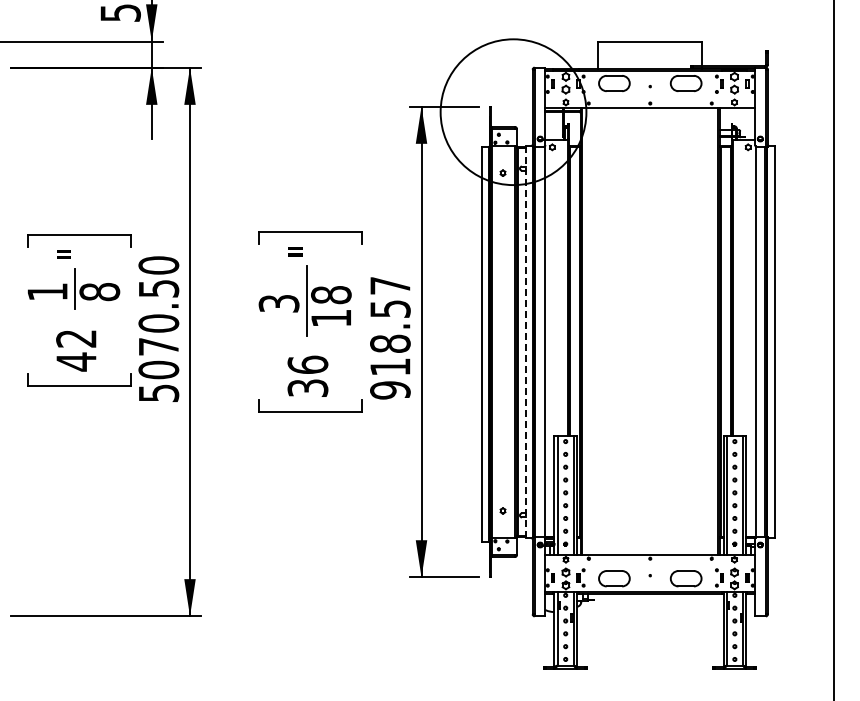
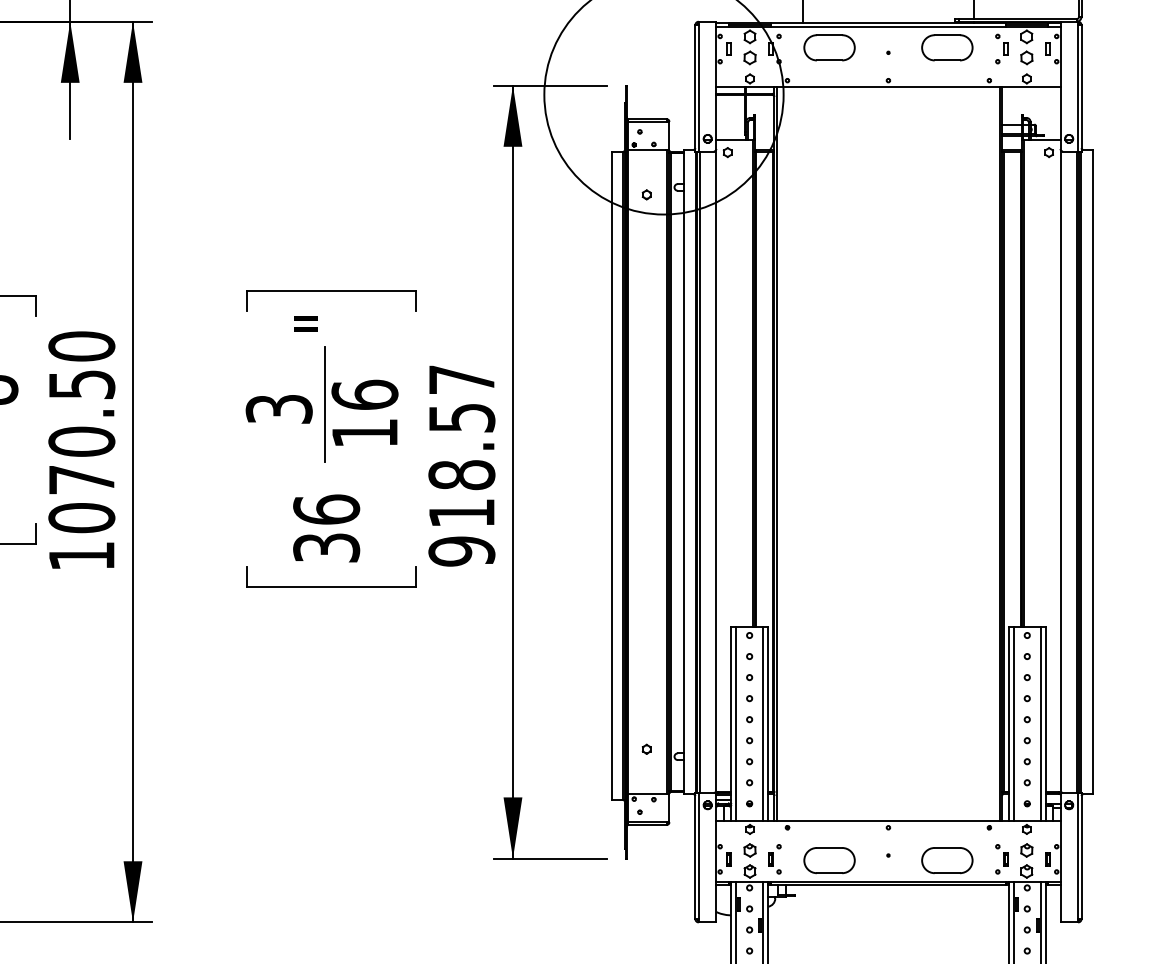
text: (331, 294) -> (365, 394), 18 -> 16
line: (525, 342) -> (683, 472), dashed -> solid
text: (159, 392) -> (82, 554), 5070.50 -> 1070.50

